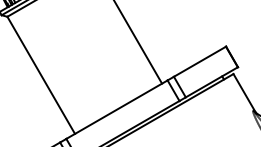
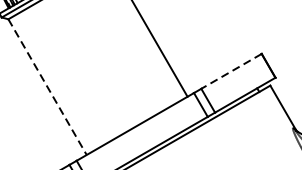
line: (199, 62) -> (230, 72), solid -> dashed
line: (41, 75) -> (47, 87), solid -> dashed

